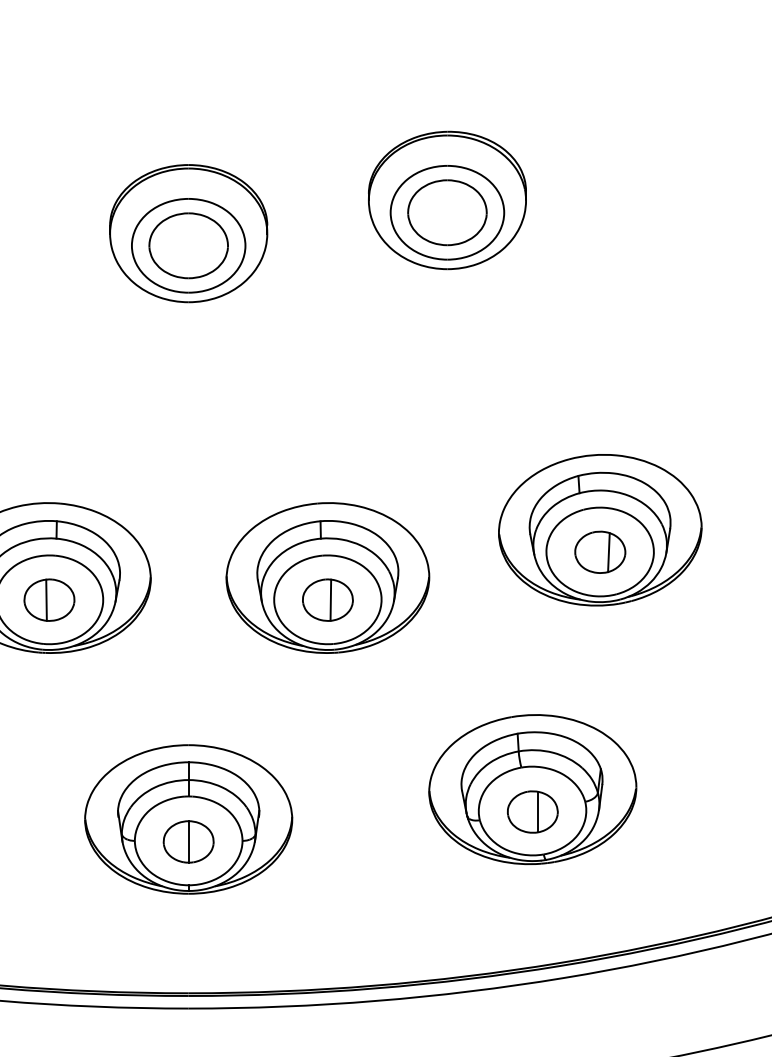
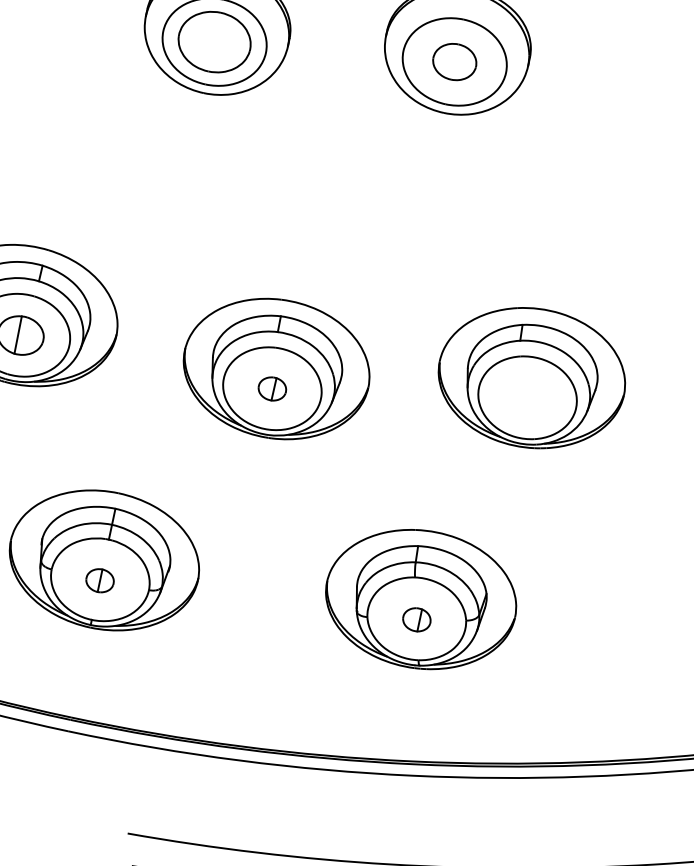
part: (447, 212) -> (454, 61), size x0.6
part: (600, 551) -> (528, 397), removed
part: (327, 599) -> (272, 388), size x0.6
part: (532, 811) -> (416, 619), size x0.6
part: (188, 841) -> (100, 580), size x0.6

